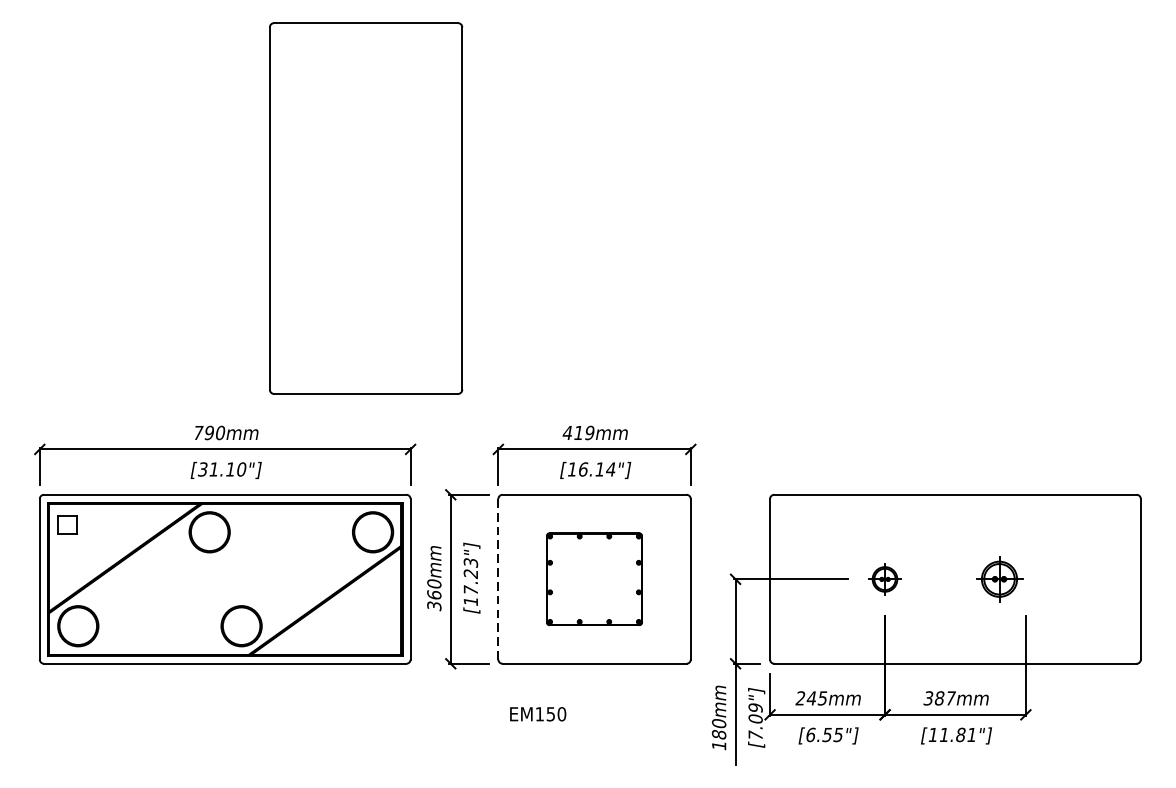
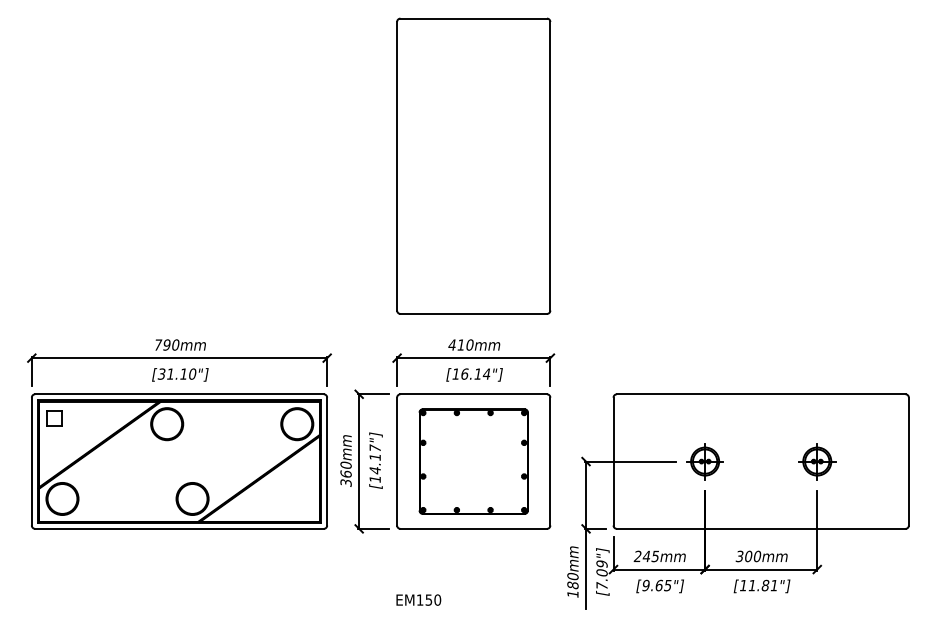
part: (365, 207) -> (473, 165), moved
text: (589, 432) -> (469, 344), 419mm -> 410mm
text: (469, 576) -> (374, 459), [17.23"] -> [14.17"]
line: (498, 579) -> (397, 461), dashed -> solid
part: (594, 579) -> (473, 461), size x1.43
part: (884, 579) -> (704, 461), size x1.43
part: (999, 579) -> (817, 461), moved
text: (944, 698) -> (752, 556), 387mm -> 300mm
text: (537, 713) -> (418, 599), moved
text: (818, 734) -> (652, 585), [6.55"] -> [9.65"]

